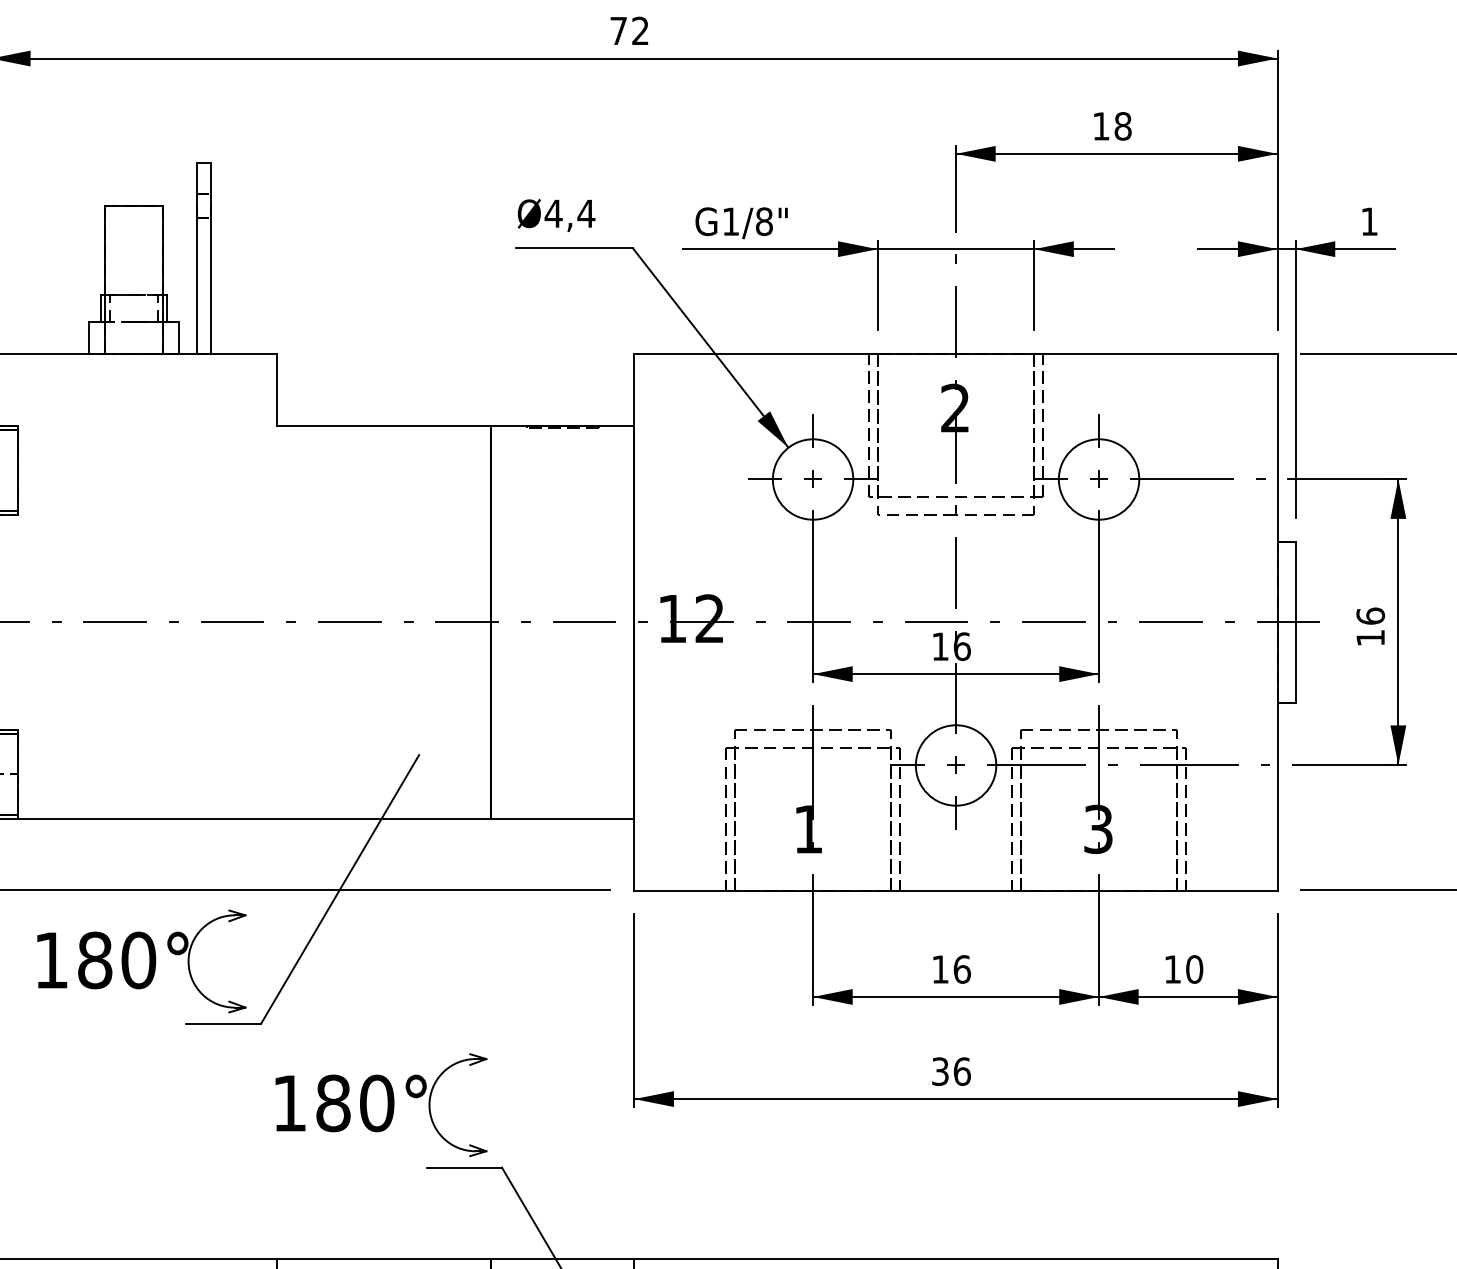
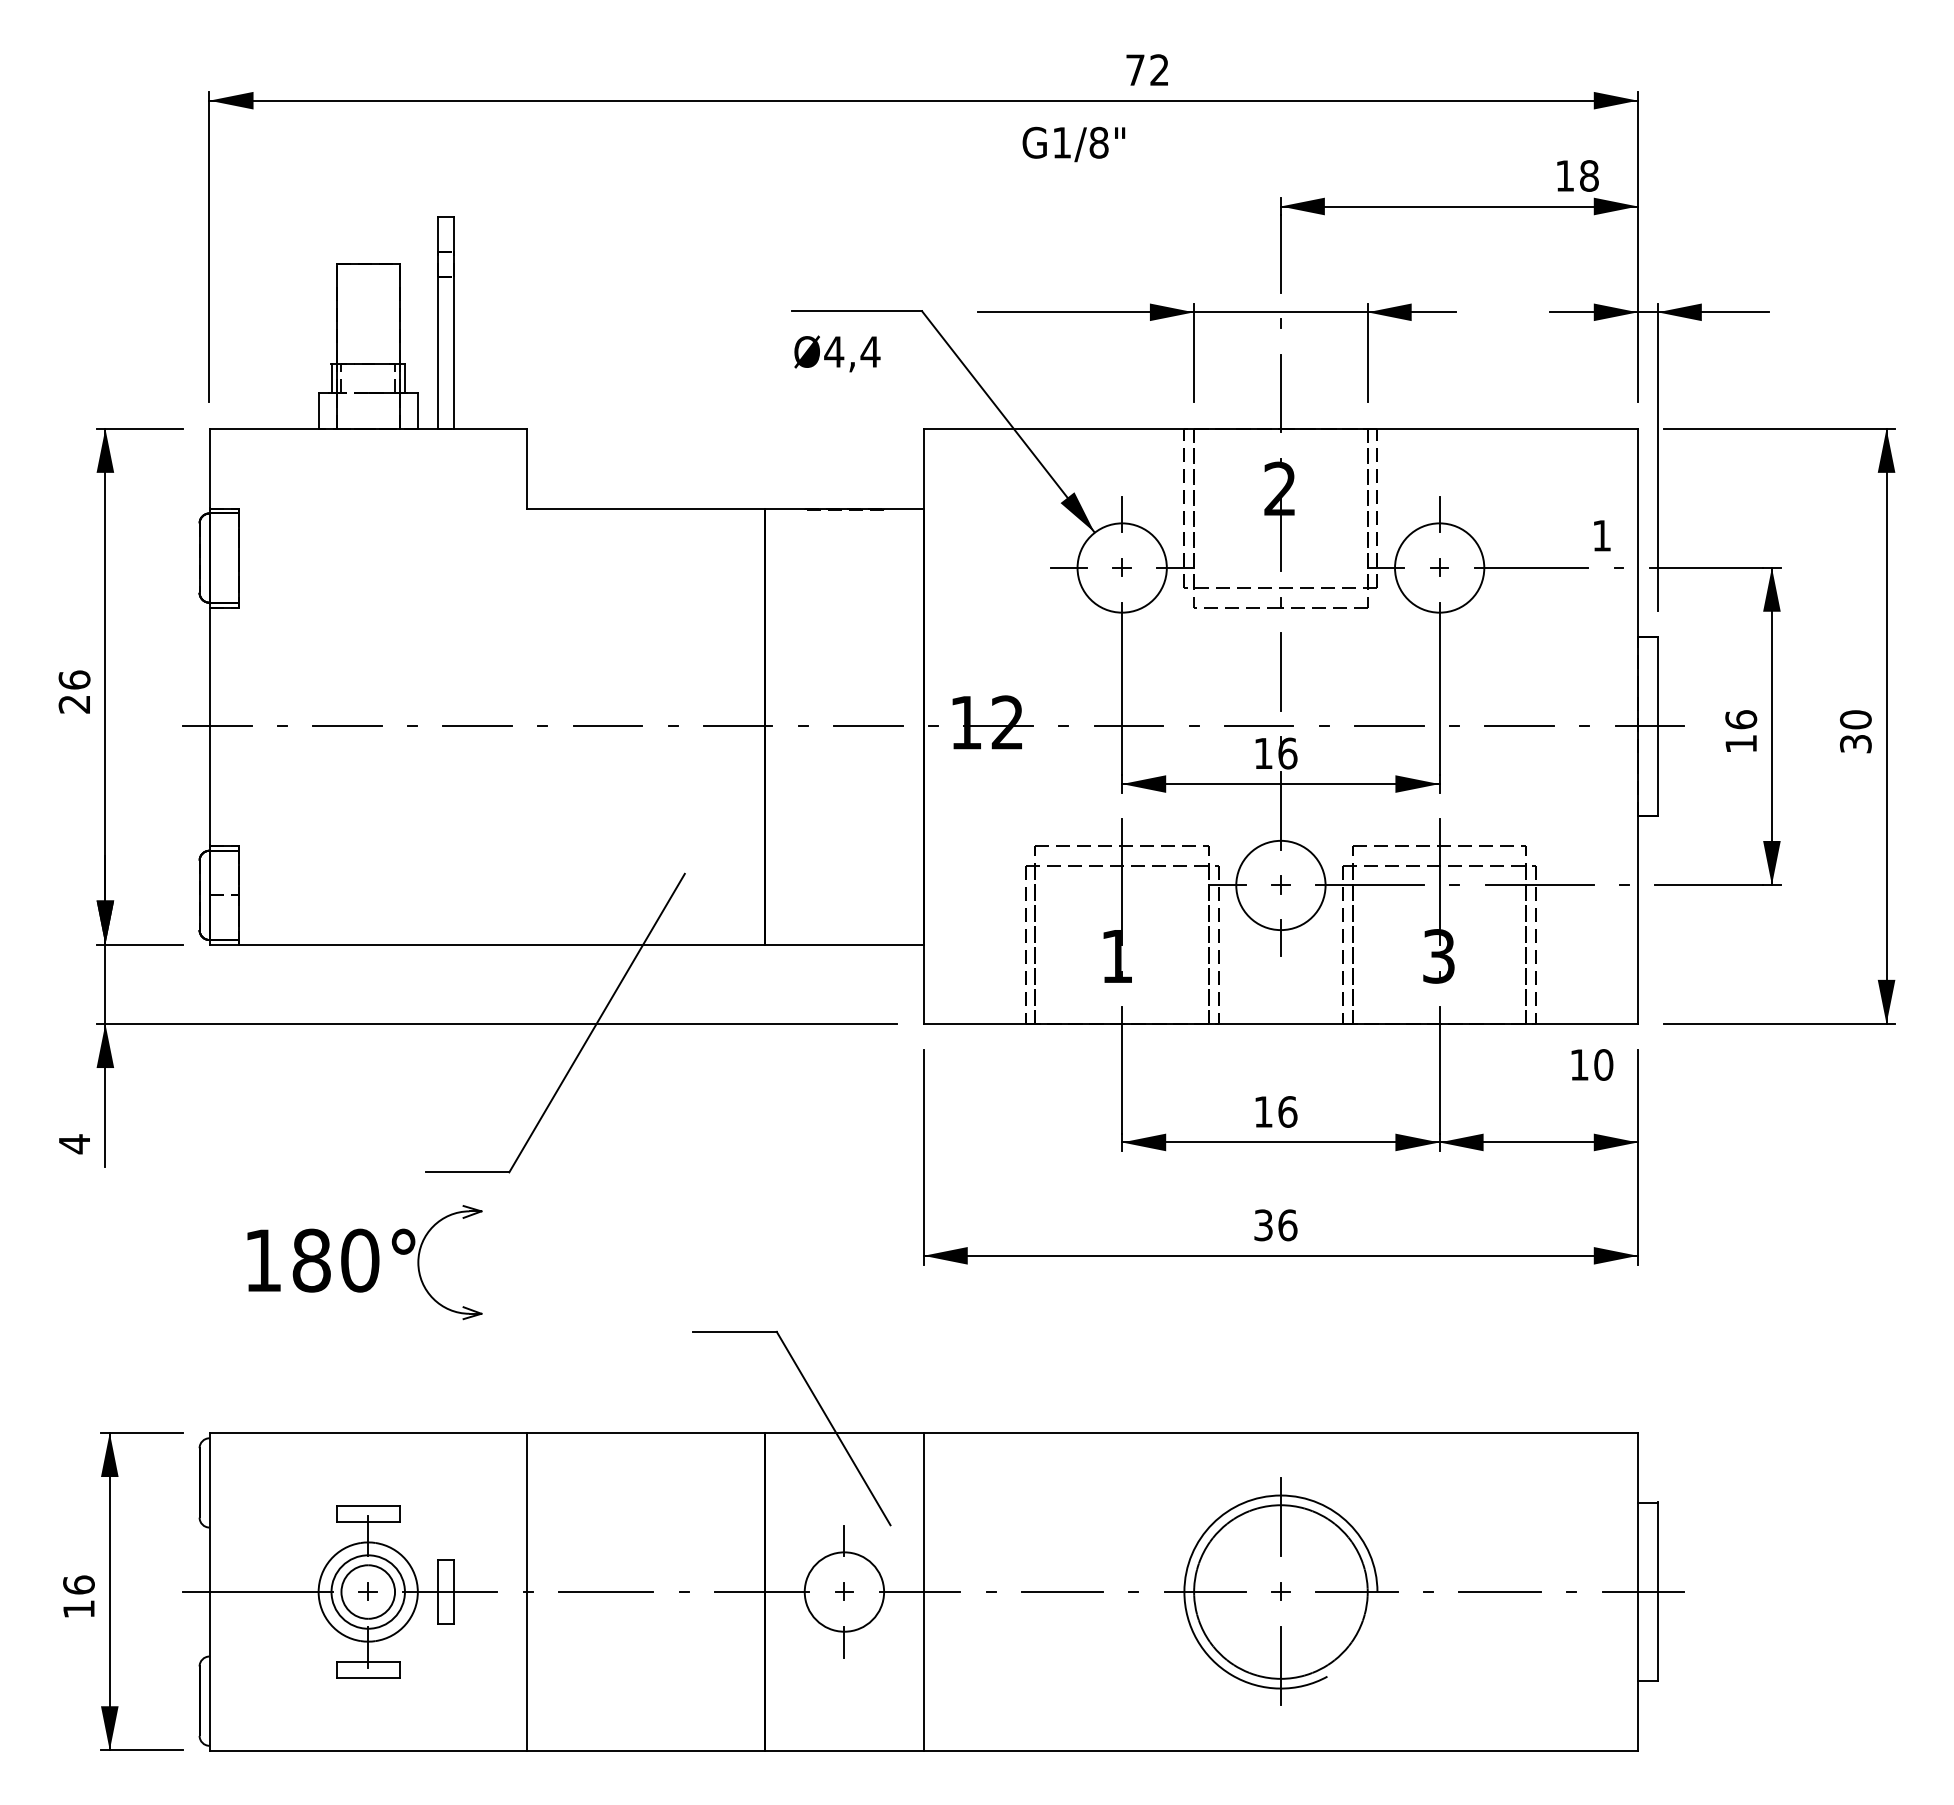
text: (628, 30) -> (1146, 69), moved
text: (1112, 125) -> (1577, 175), moved
text: (556, 215) -> (837, 353), moved
text: (1370, 221) -> (1602, 535), moved
text: (741, 223) -> (1073, 144), moved
part: (141, 960) -> (376, 1102), removed
text: (1184, 969) -> (1592, 1064), moved
part: (380, 1105) -> (364, 1262), moved

